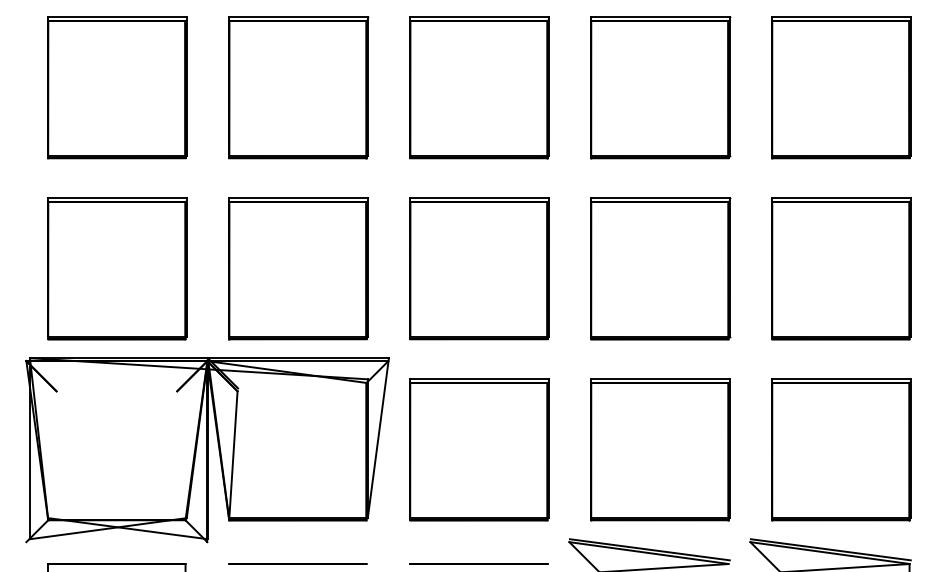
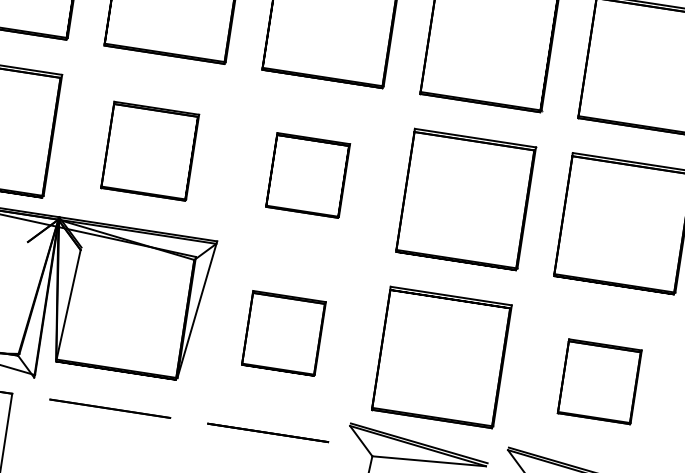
part: (298, 268) -> (150, 151), size x0.7
part: (479, 268) -> (308, 175), size x0.6
part: (479, 449) -> (284, 333), size x0.6
part: (841, 449) -> (599, 381), size x0.6

